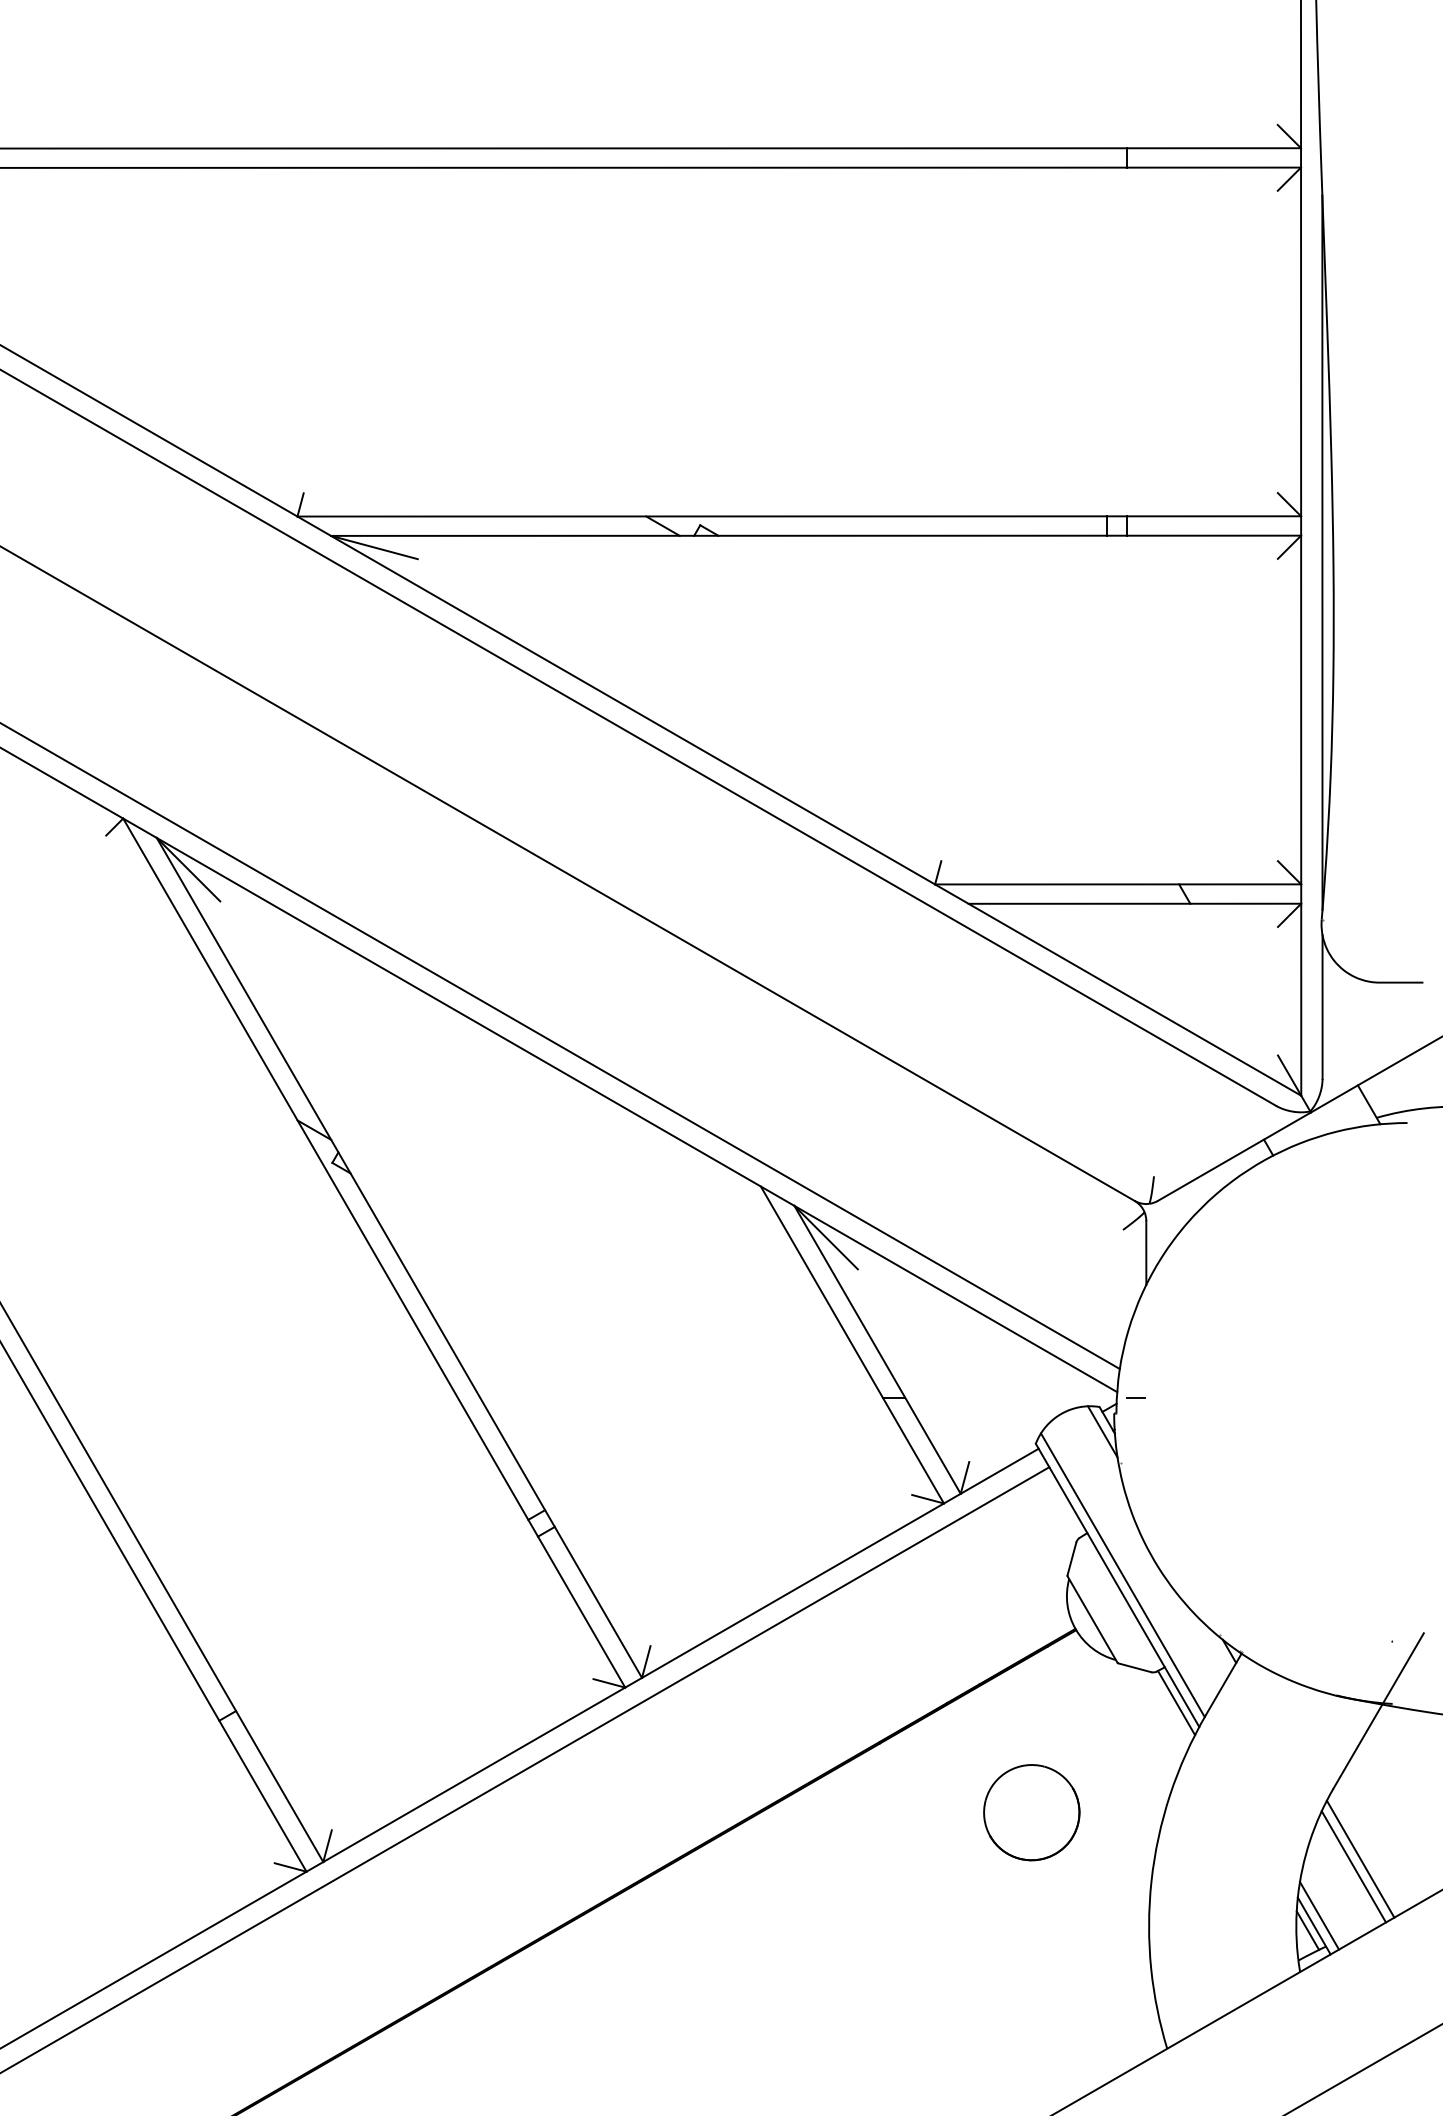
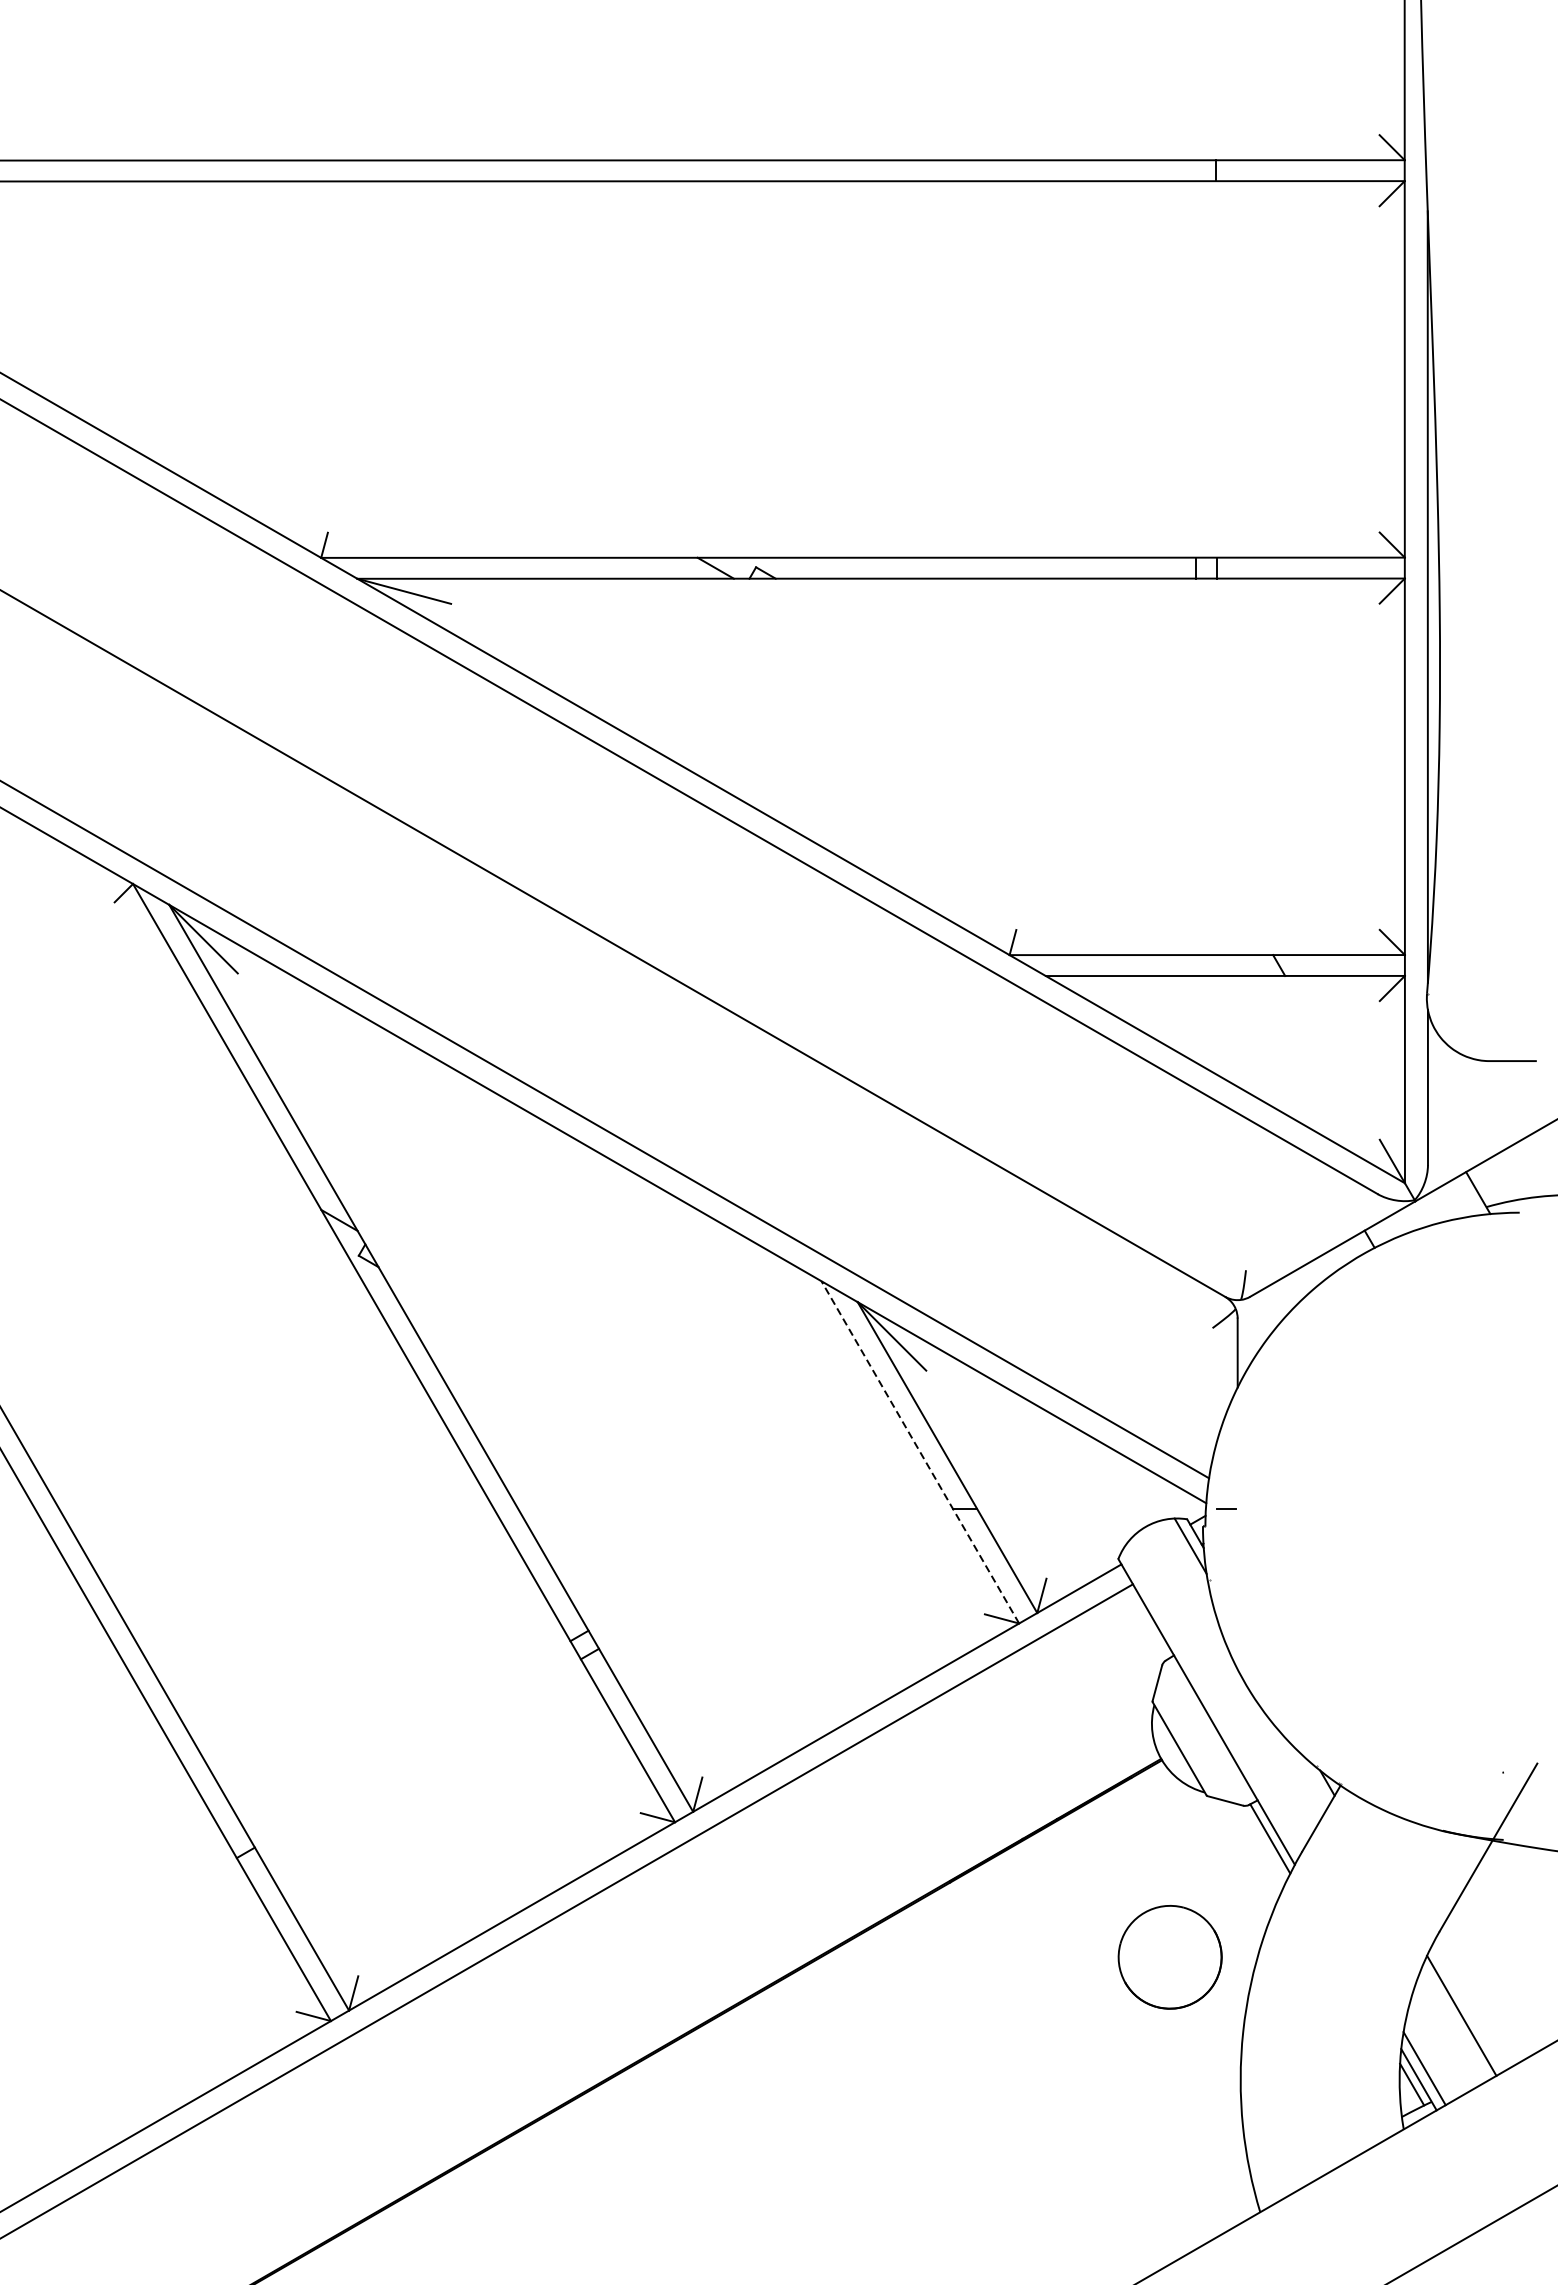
line: (852, 1344) -> (920, 1451), solid -> dashed
line: (1122, 1575) -> (1211, 1701), removed
part: (1031, 1812) -> (1169, 1957), moved
line: (1360, 1858) -> (1468, 2006), removed

